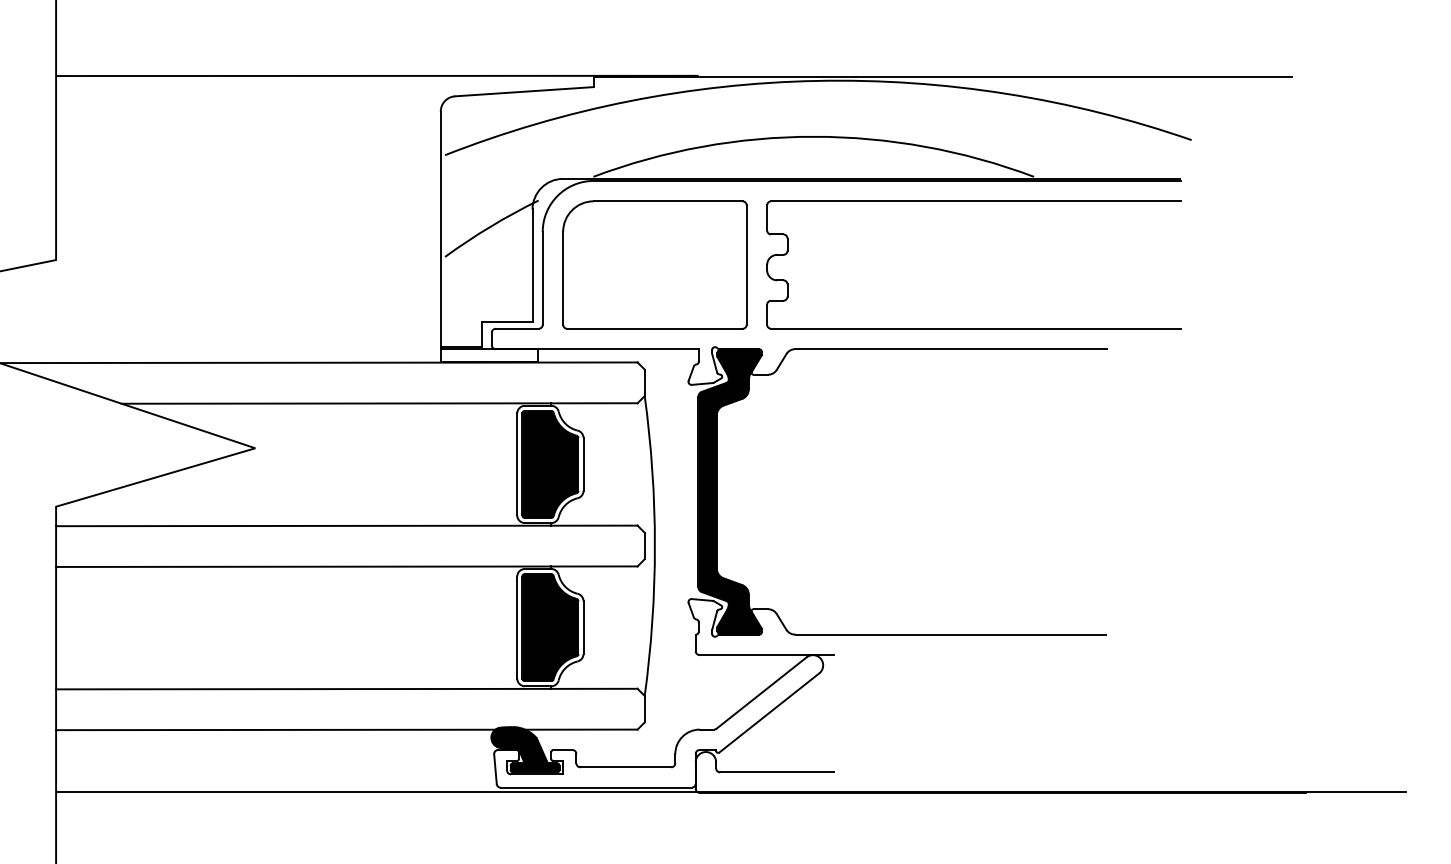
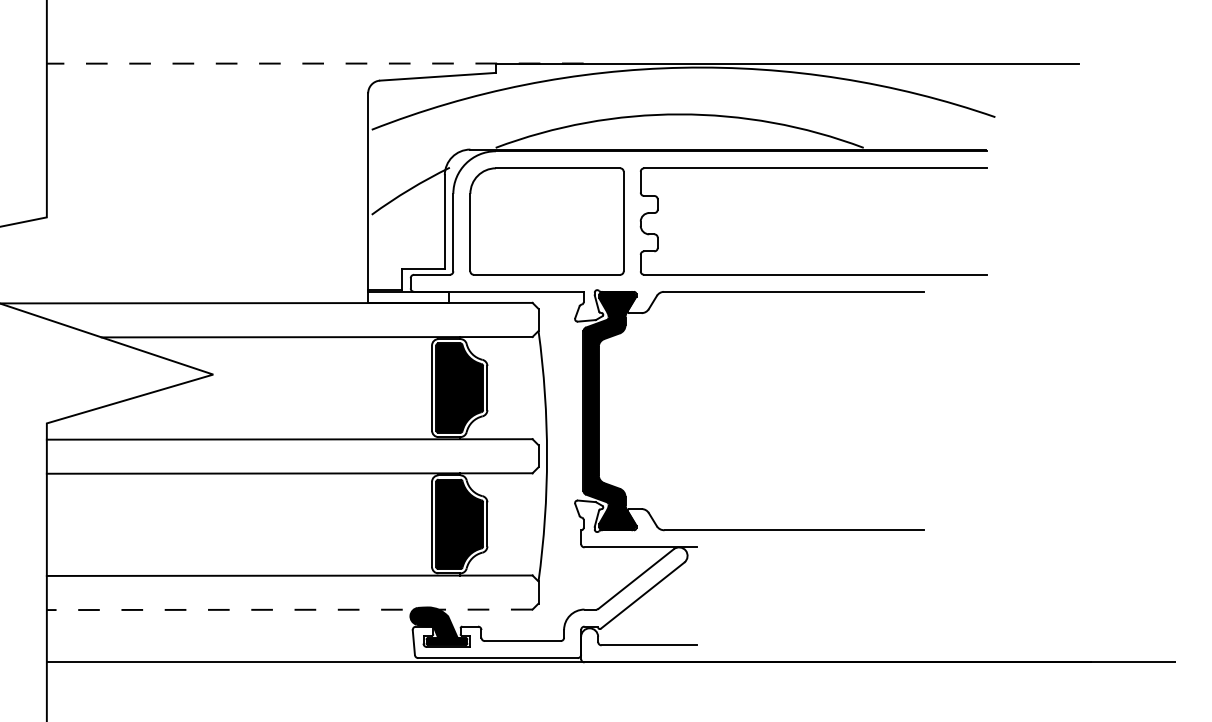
line: (376, 75) -> (314, 63), solid -> dashed
line: (346, 729) -> (289, 609), solid -> dashed

